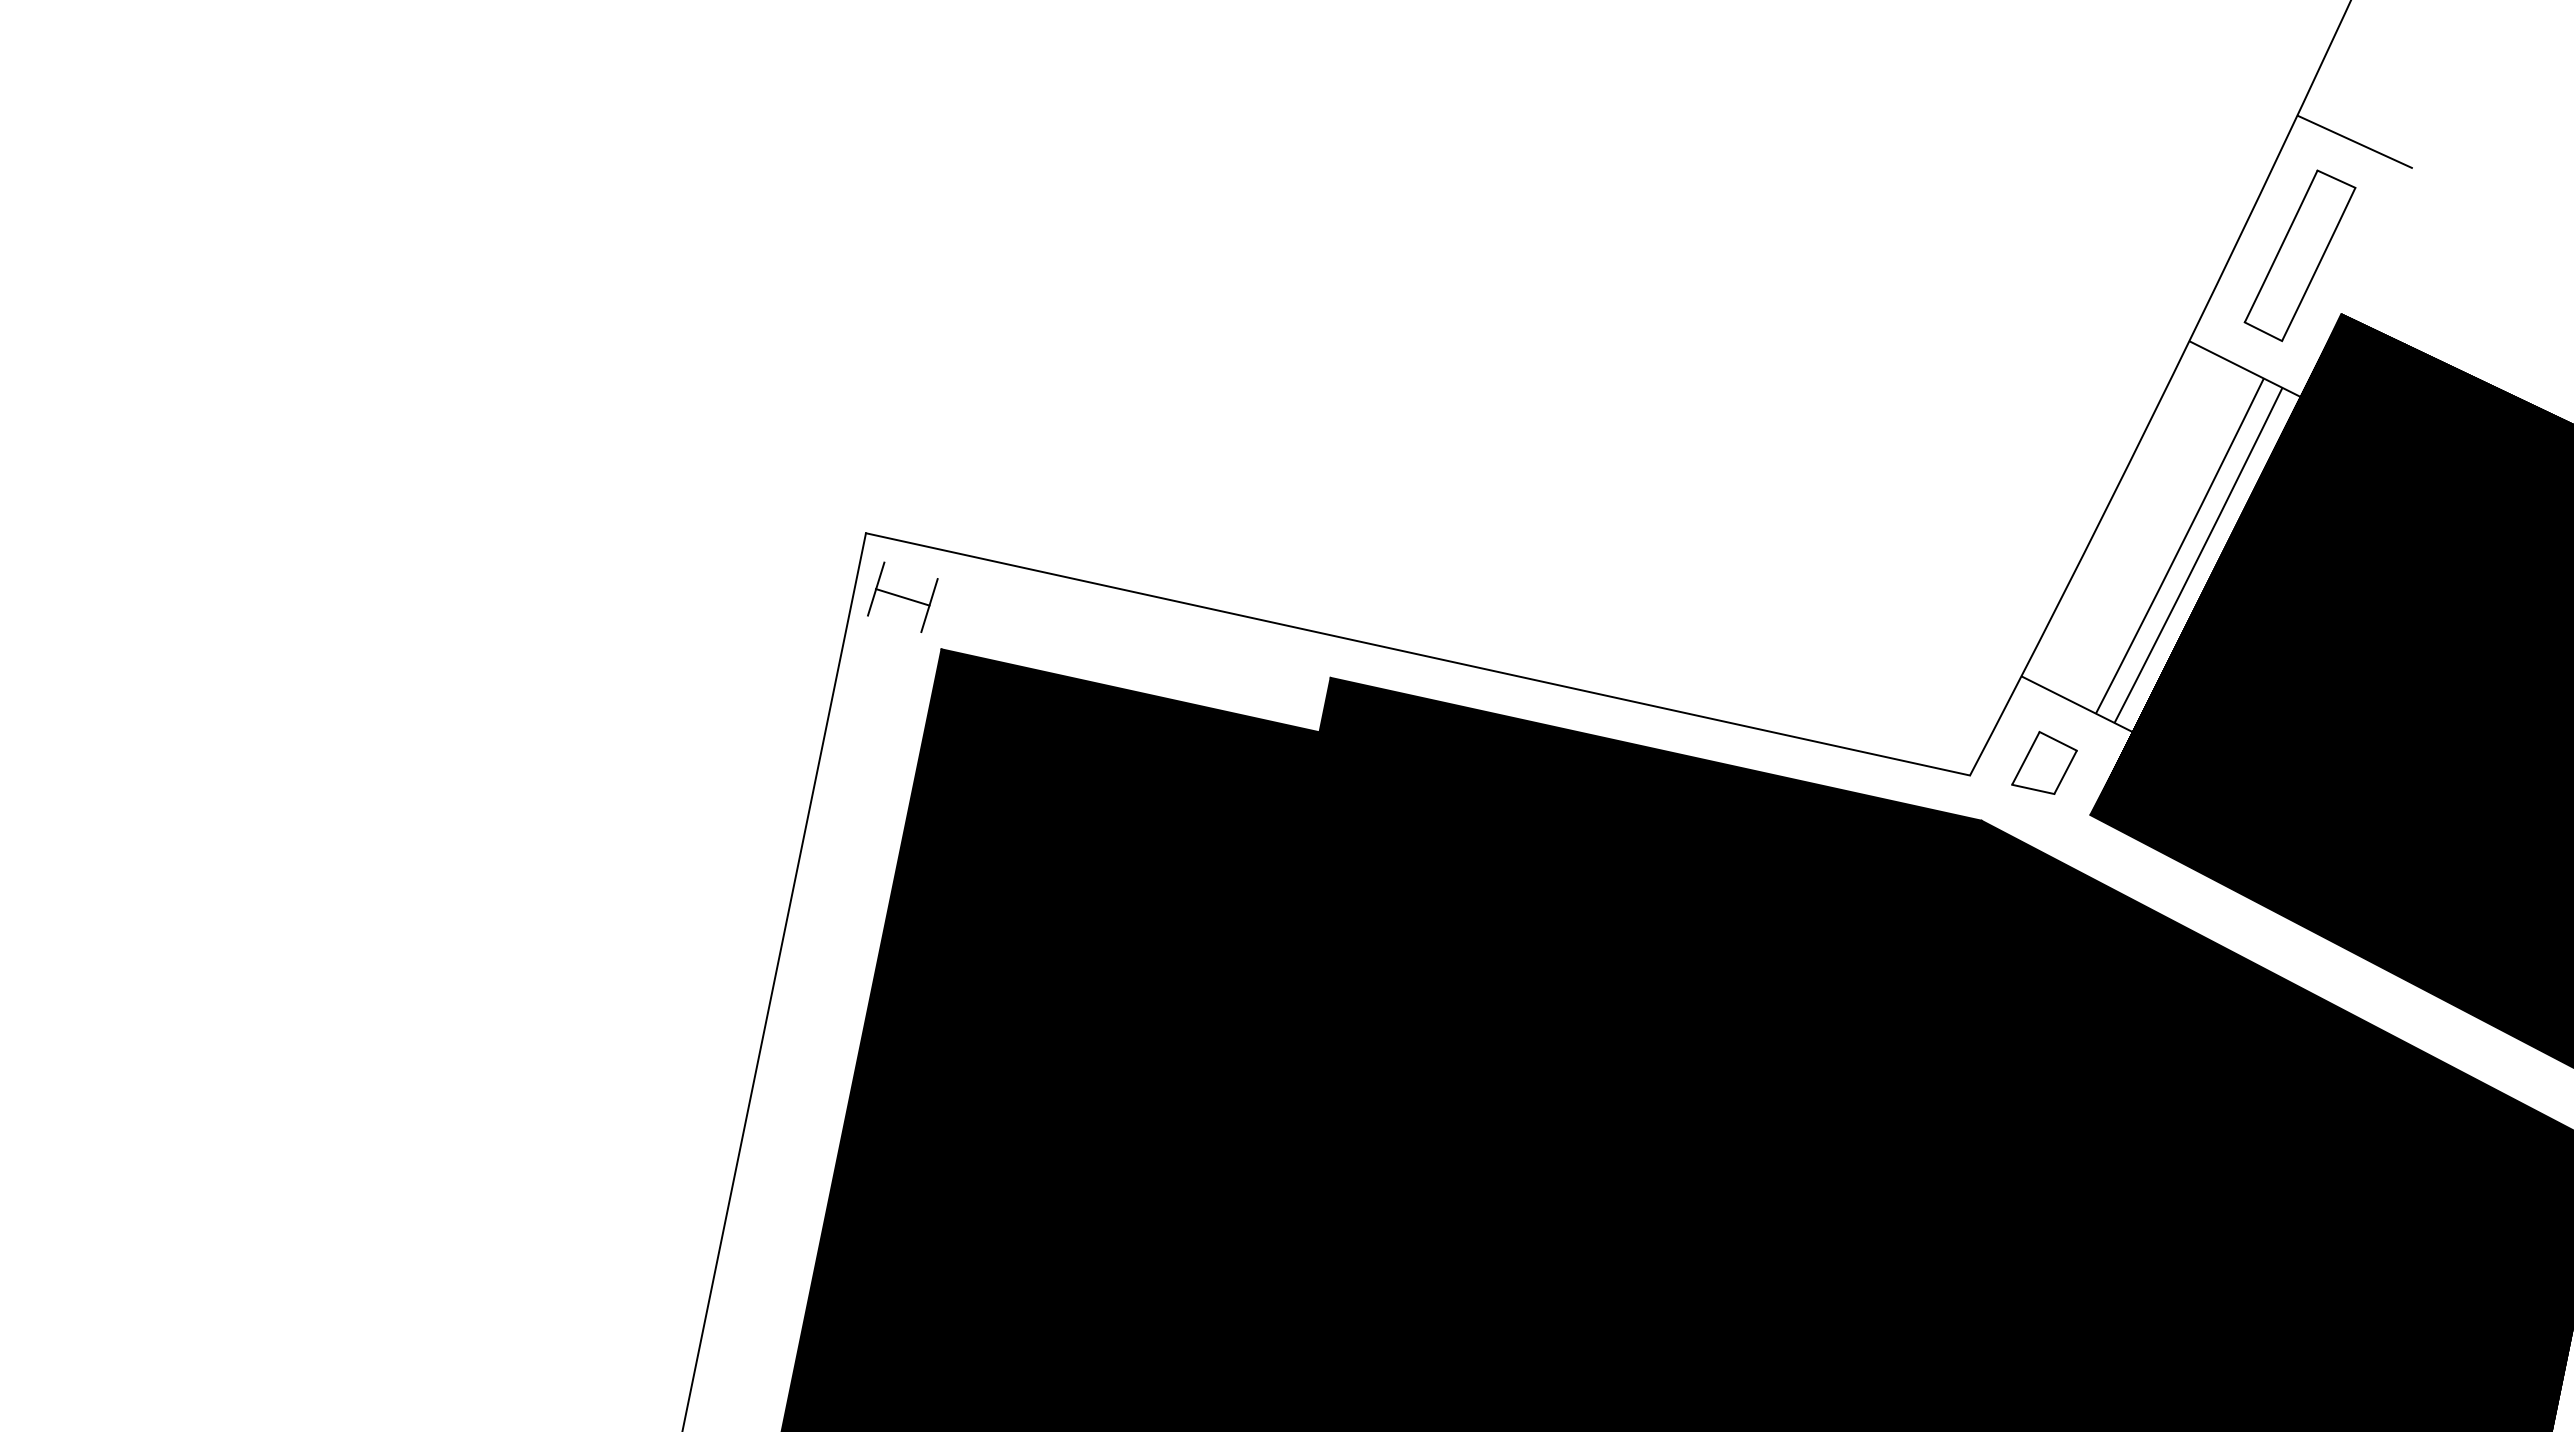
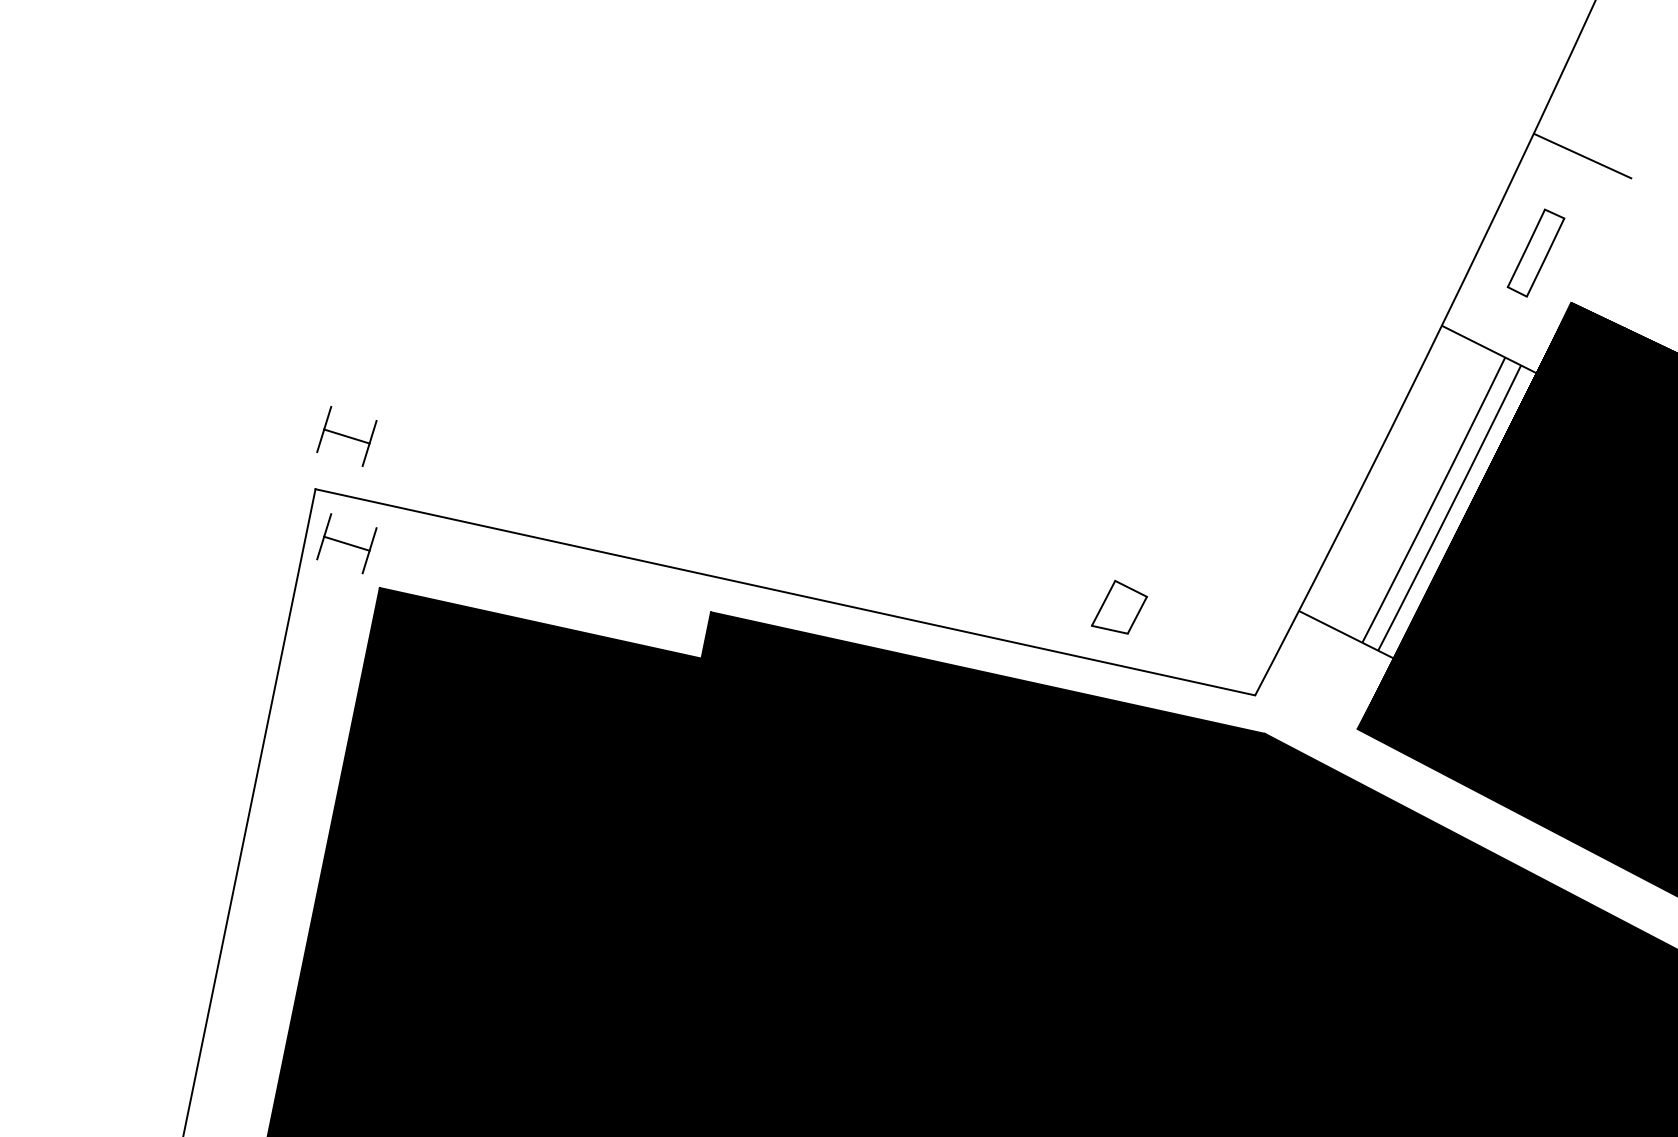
part: (2299, 255) -> (1535, 252), size x0.6
part: (902, 470) -> (346, 435), added
part: (2044, 762) -> (1119, 606), moved

